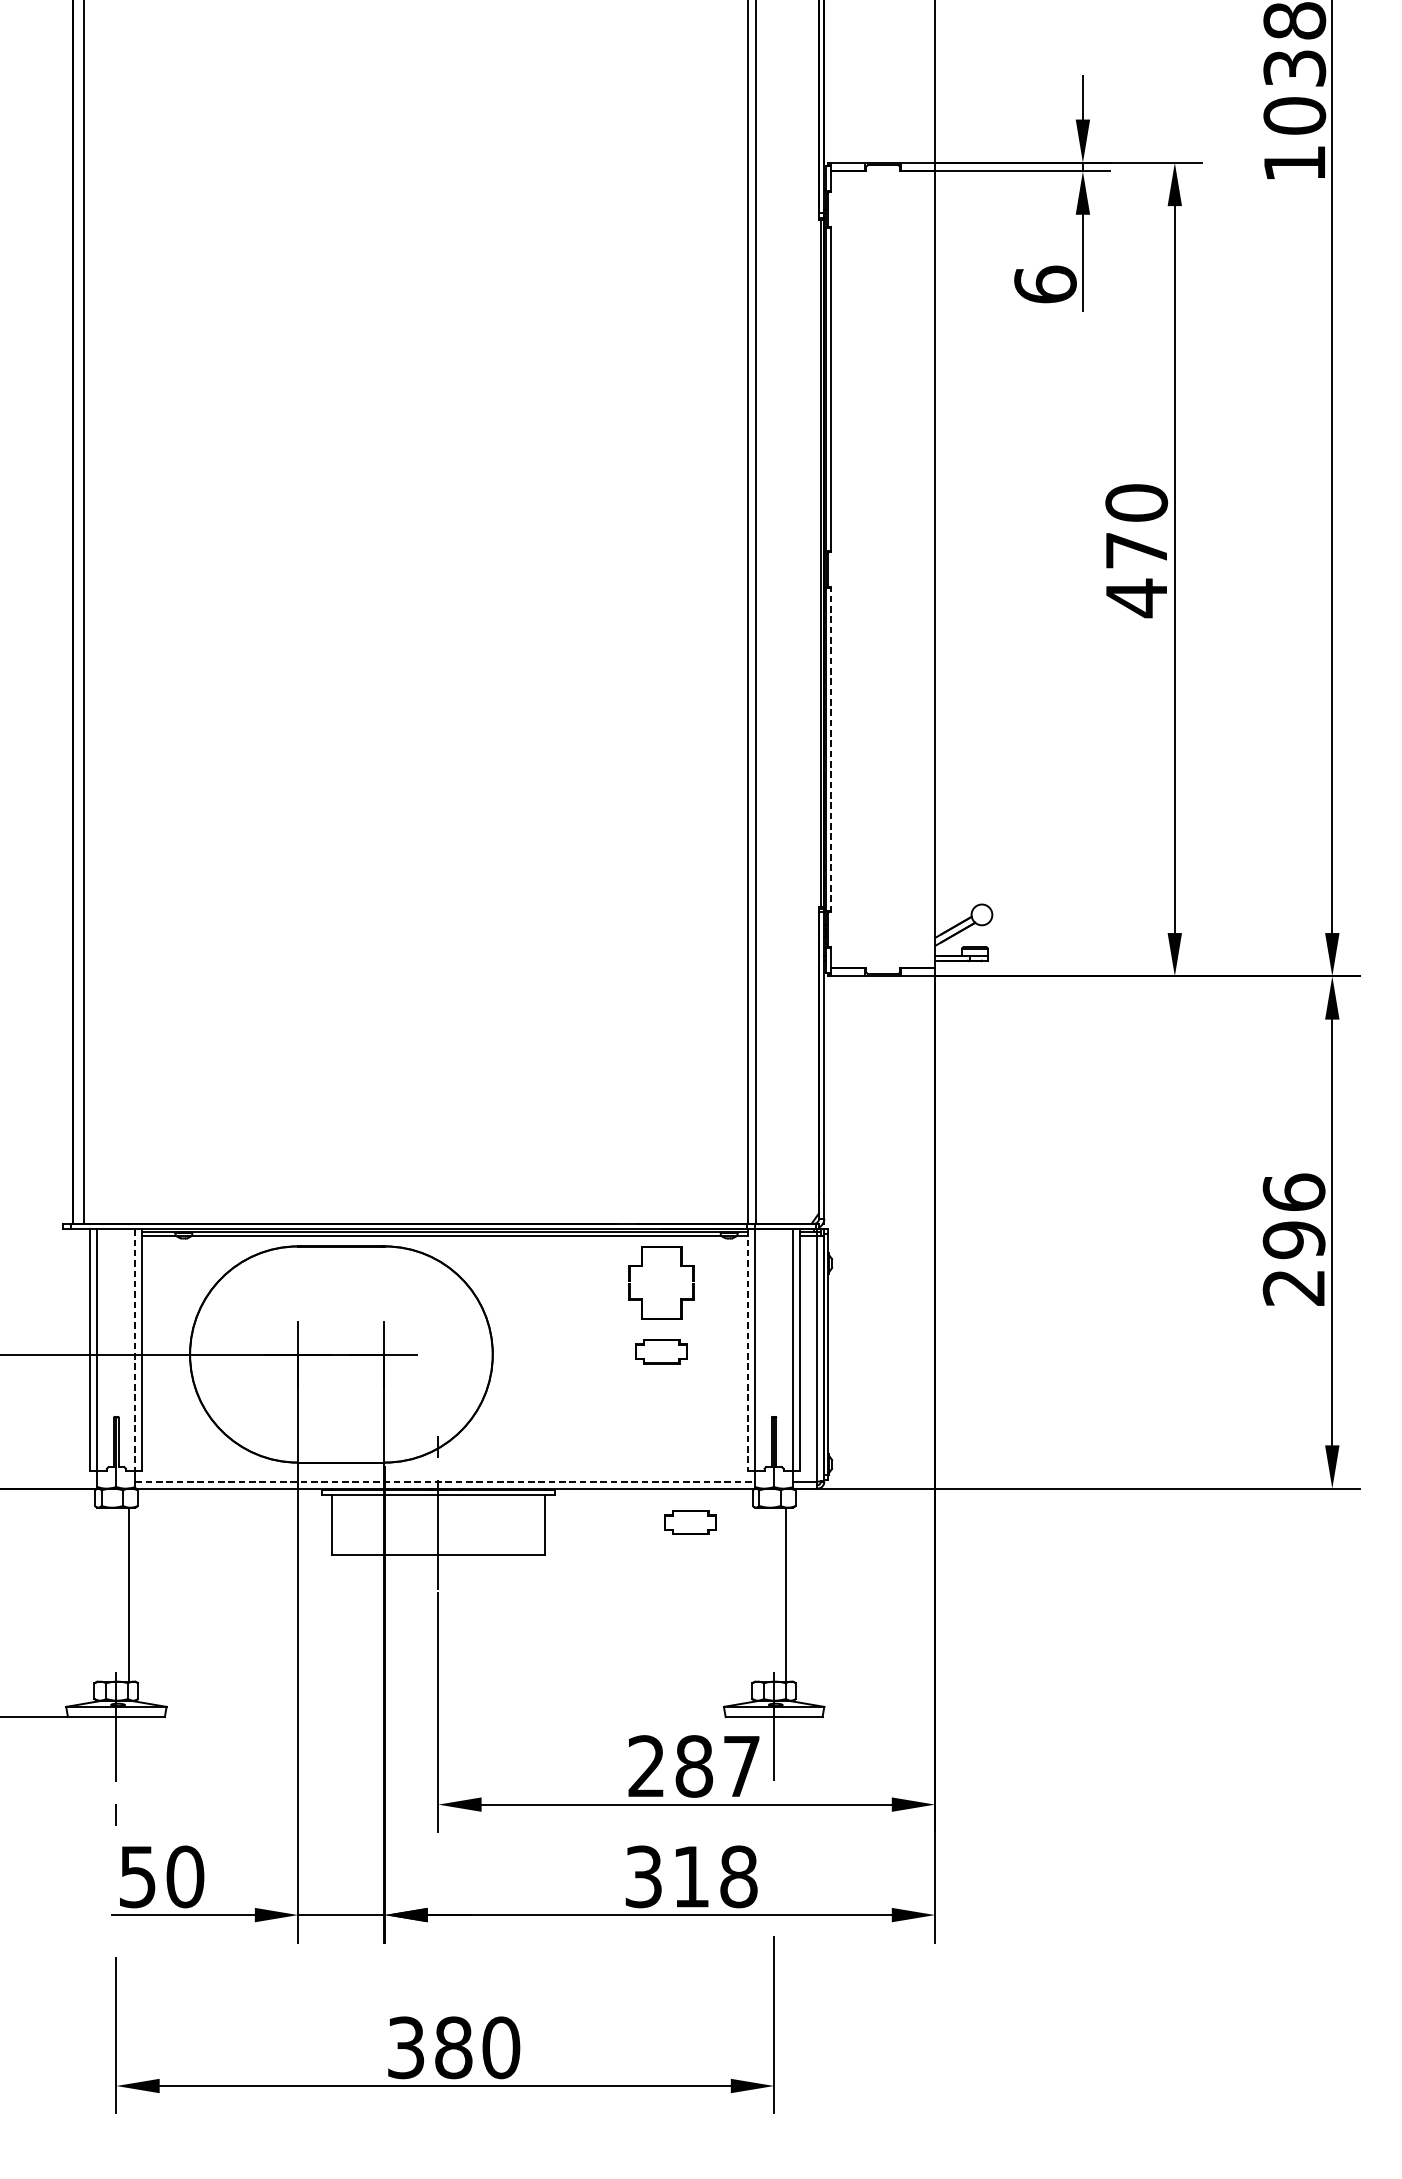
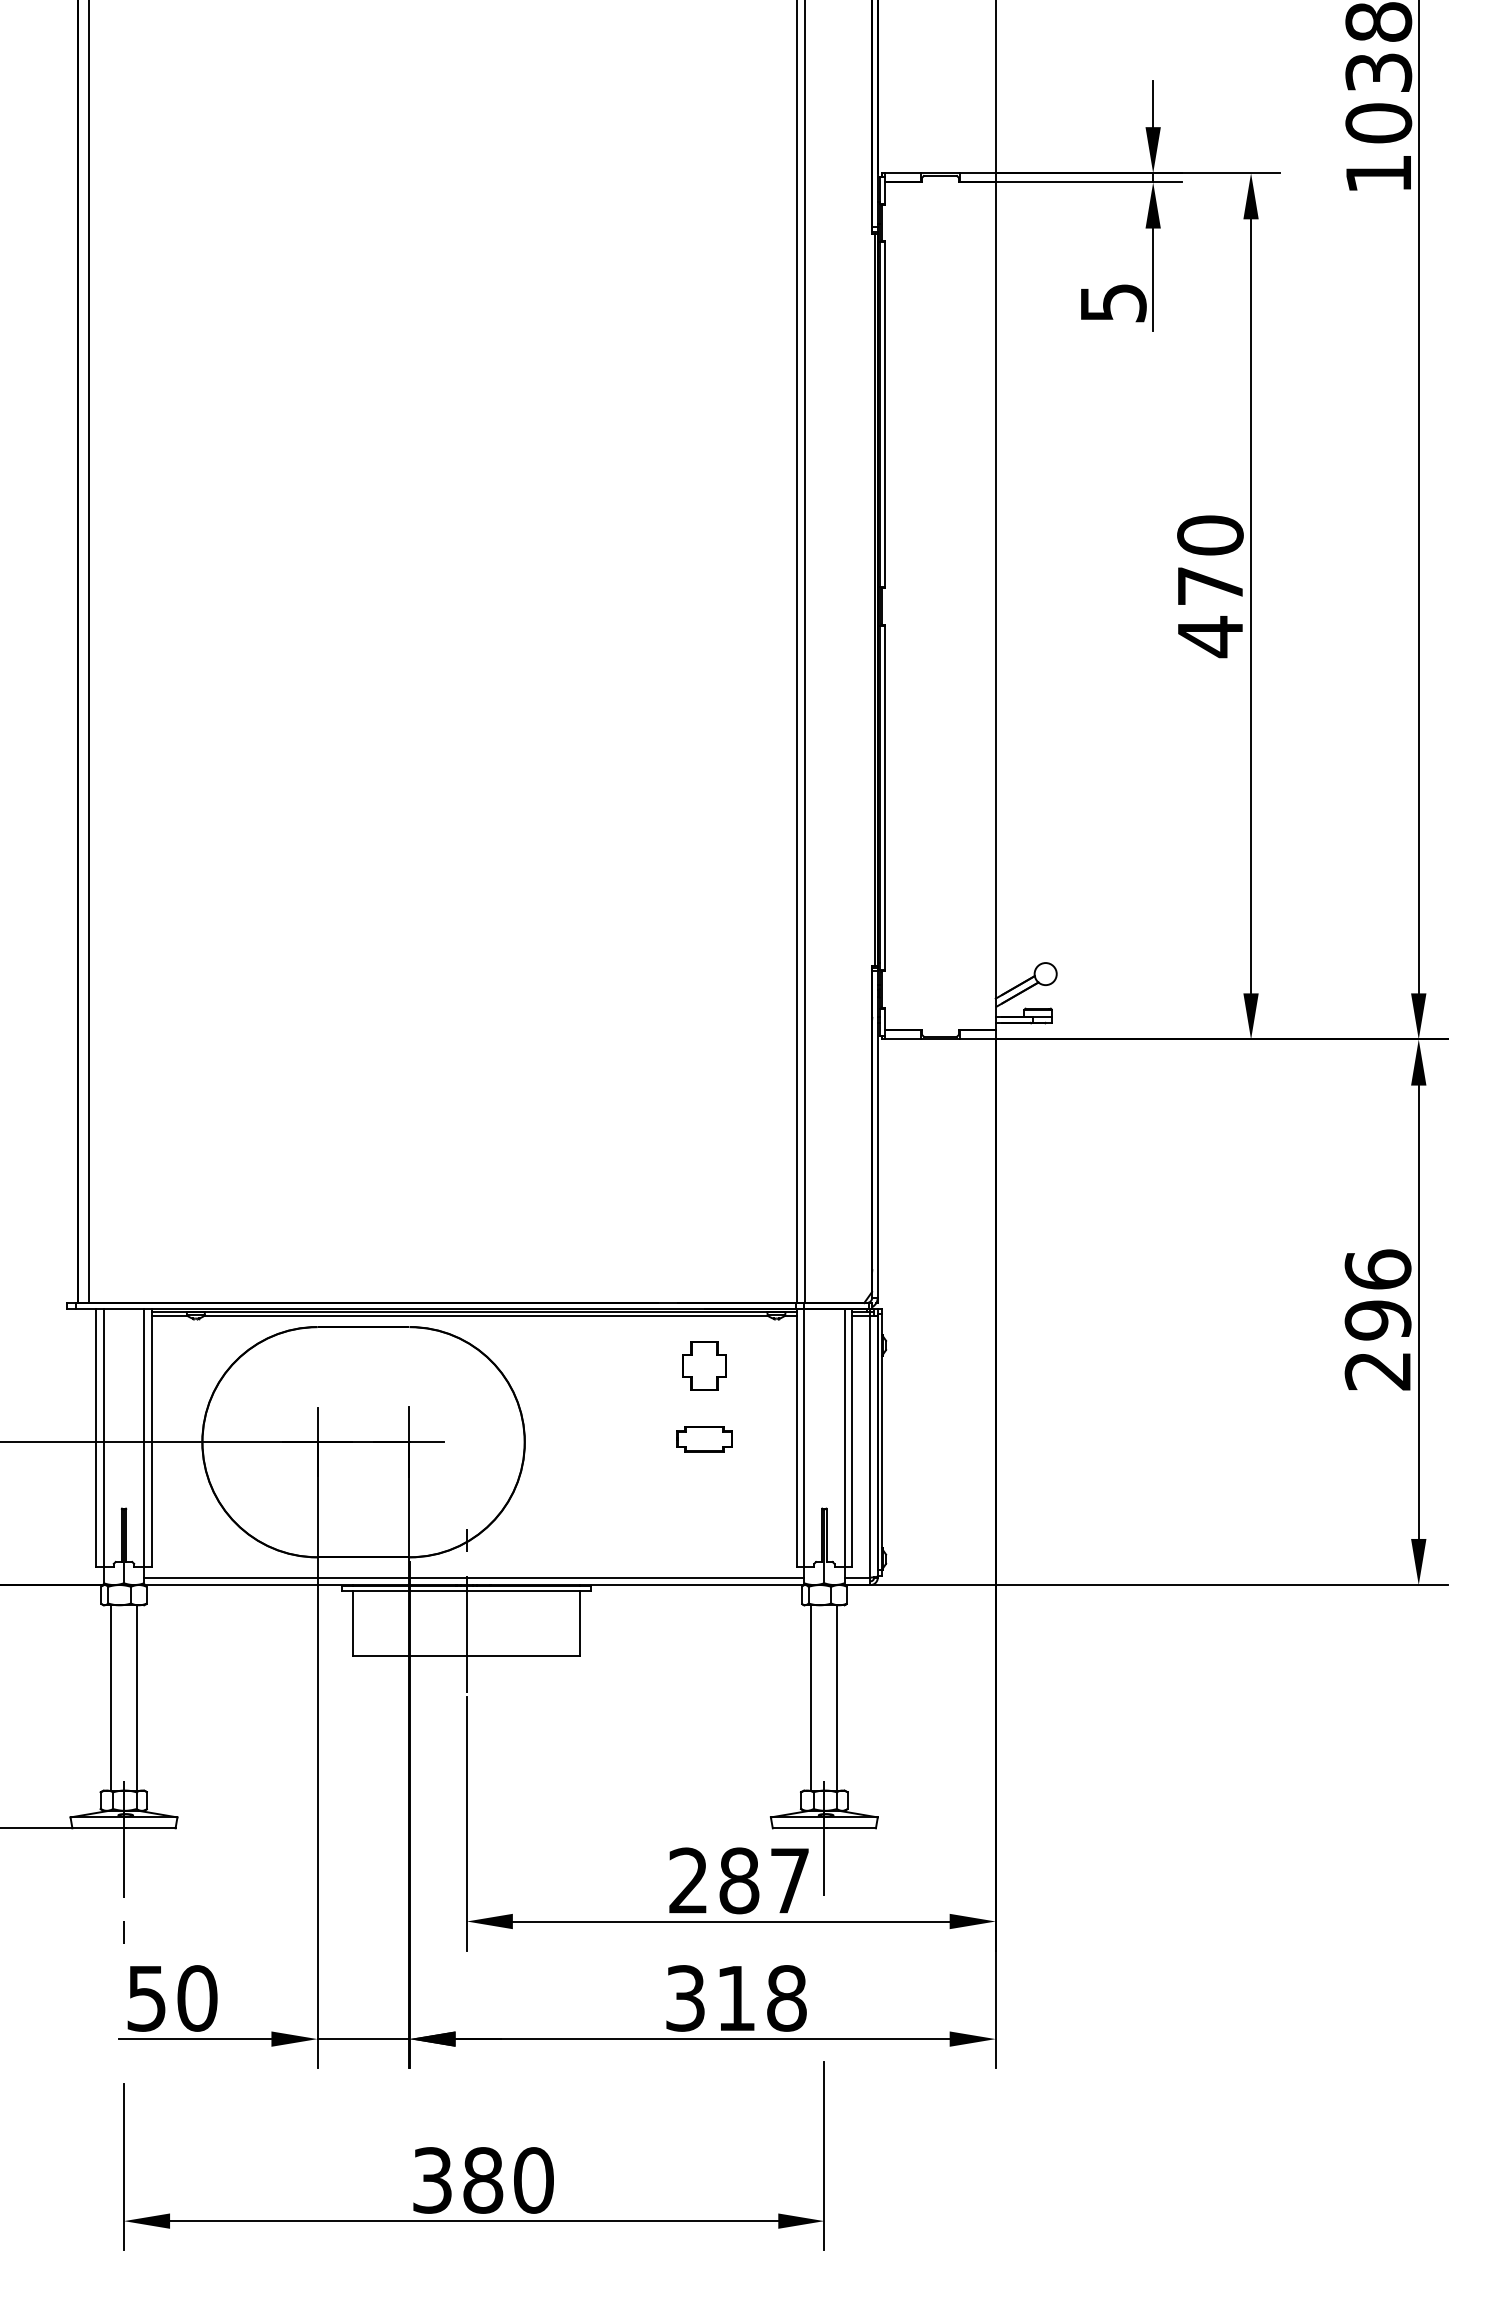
text: (1045, 284) -> (1113, 302), 6 -> 5
line: (831, 749) -> (885, 797), dashed -> solid
part: (661, 1282) -> (704, 1365), size x0.62
line: (135, 1350) -> (144, 1437), dashed -> solid
line: (747, 1350) -> (796, 1437), dashed -> solid
line: (445, 1481) -> (474, 1577), dashed -> solid
part: (690, 1522) -> (735, 1621), removed
line: (104, 1594) -> (111, 1697), added
line: (762, 1594) -> (811, 1697), added

